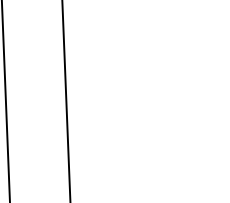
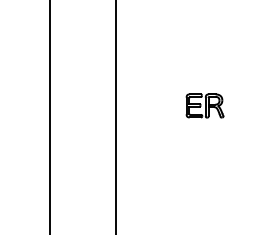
part: (147, 79) -> (204, 105), added

